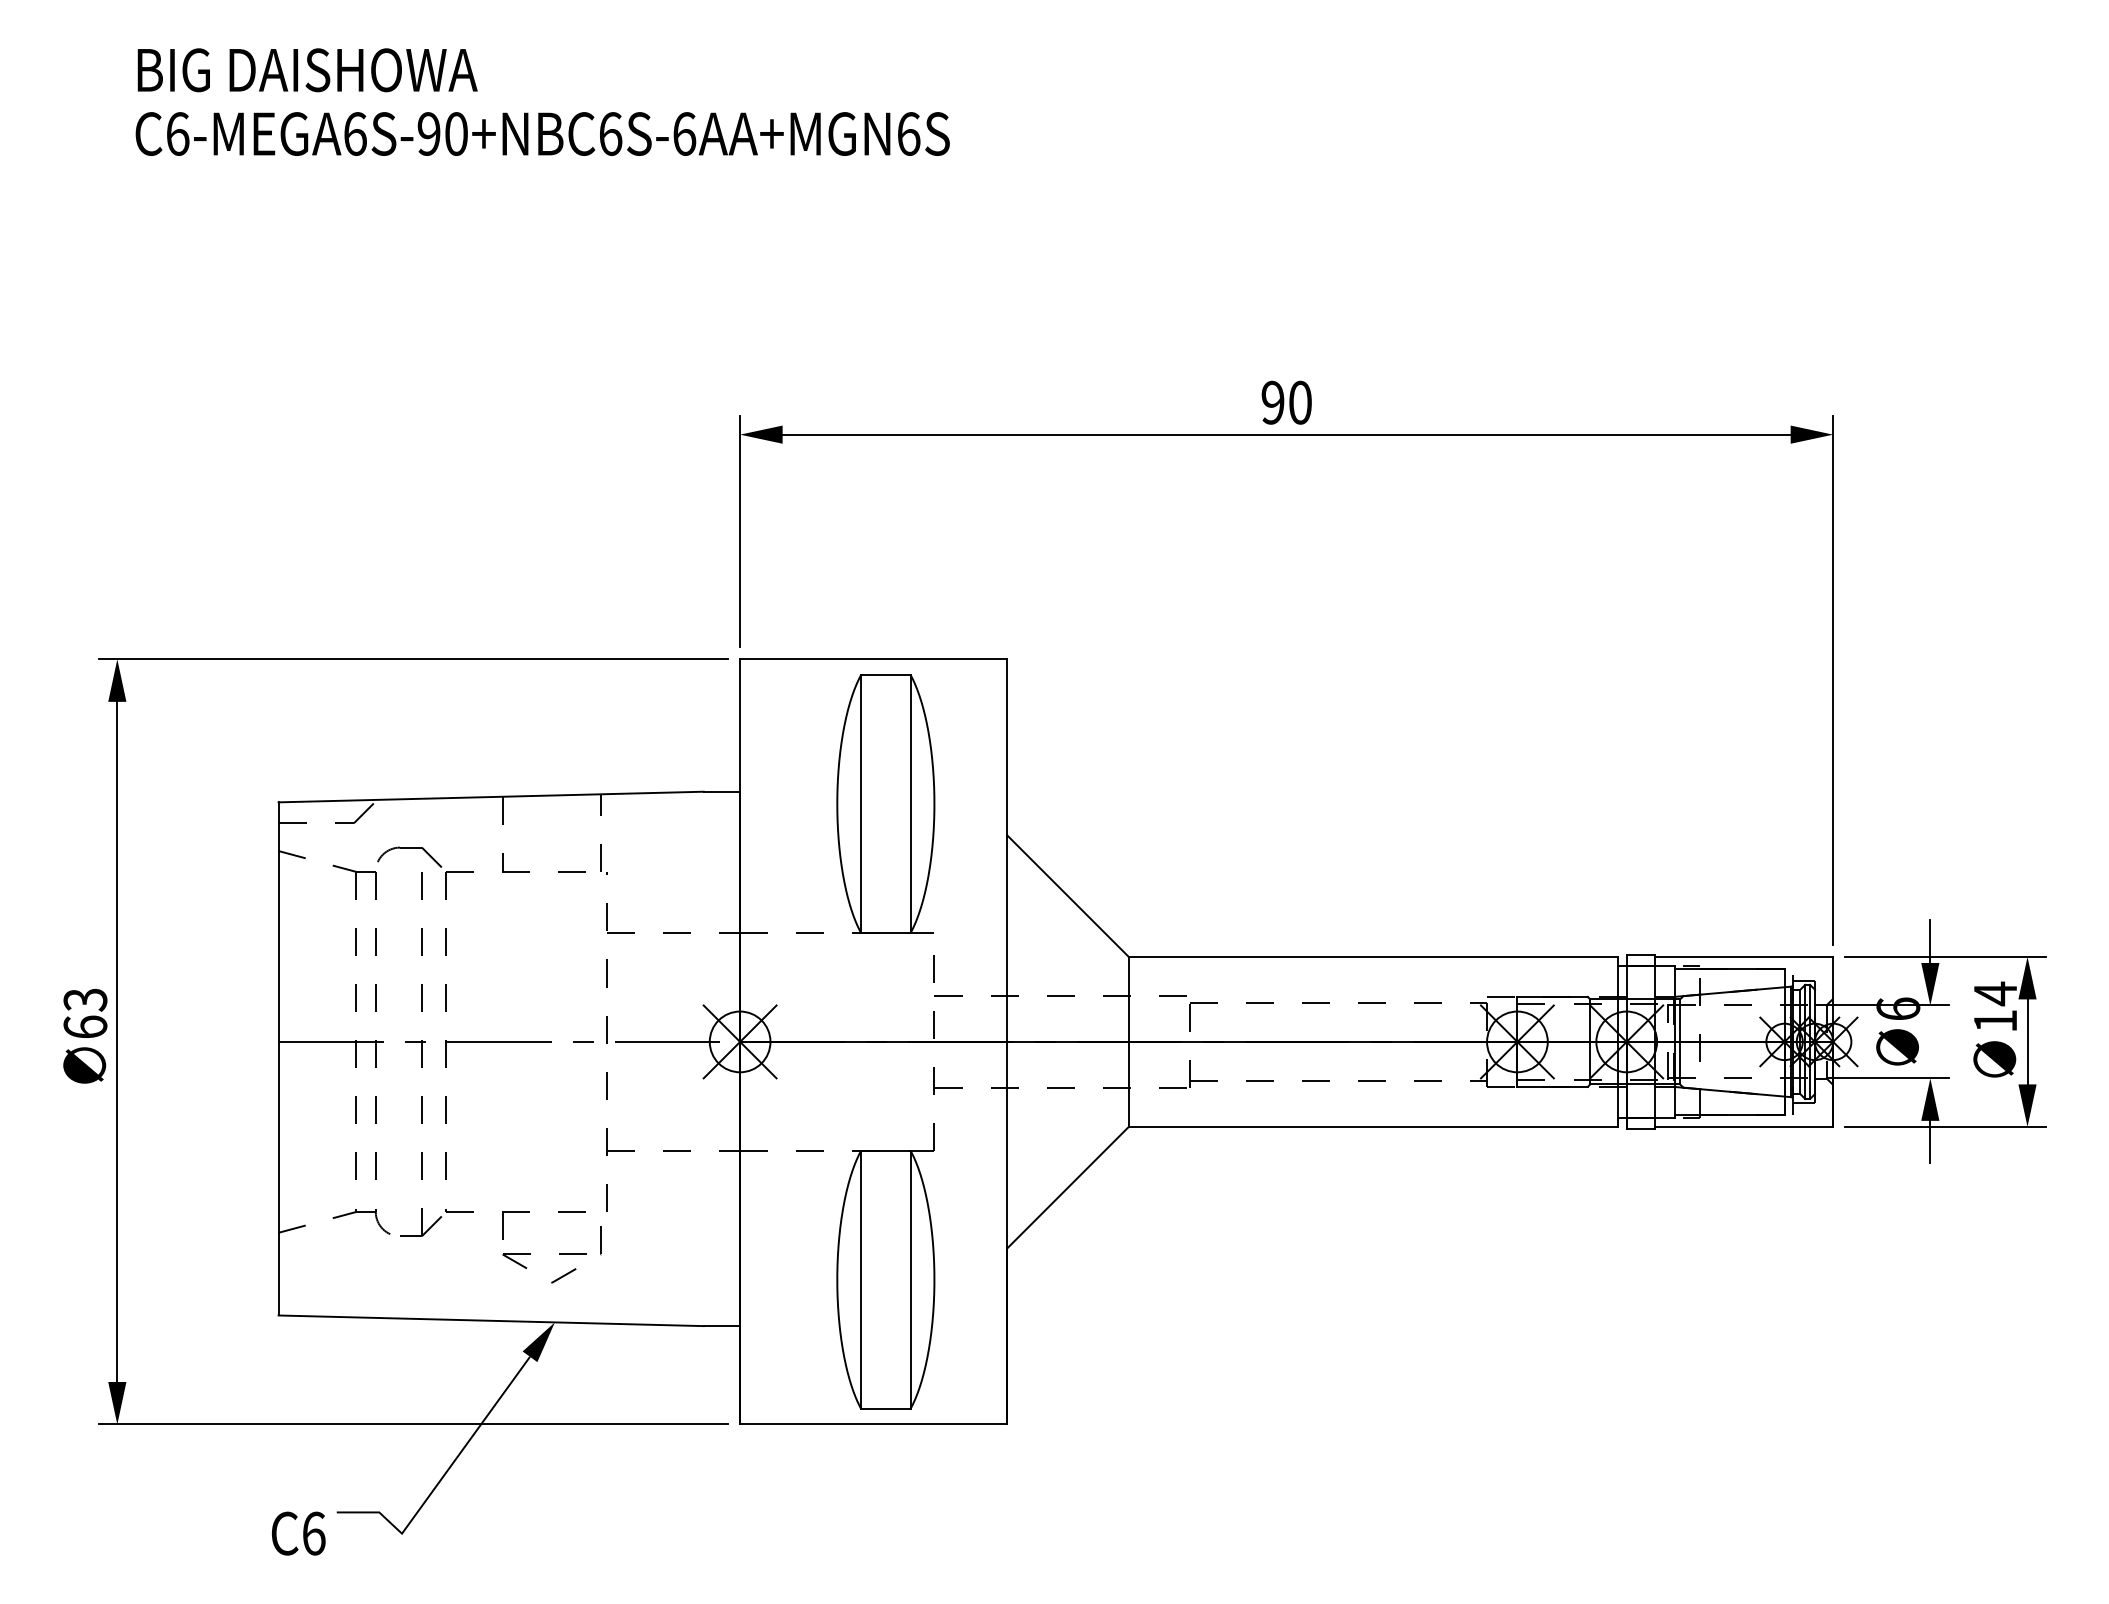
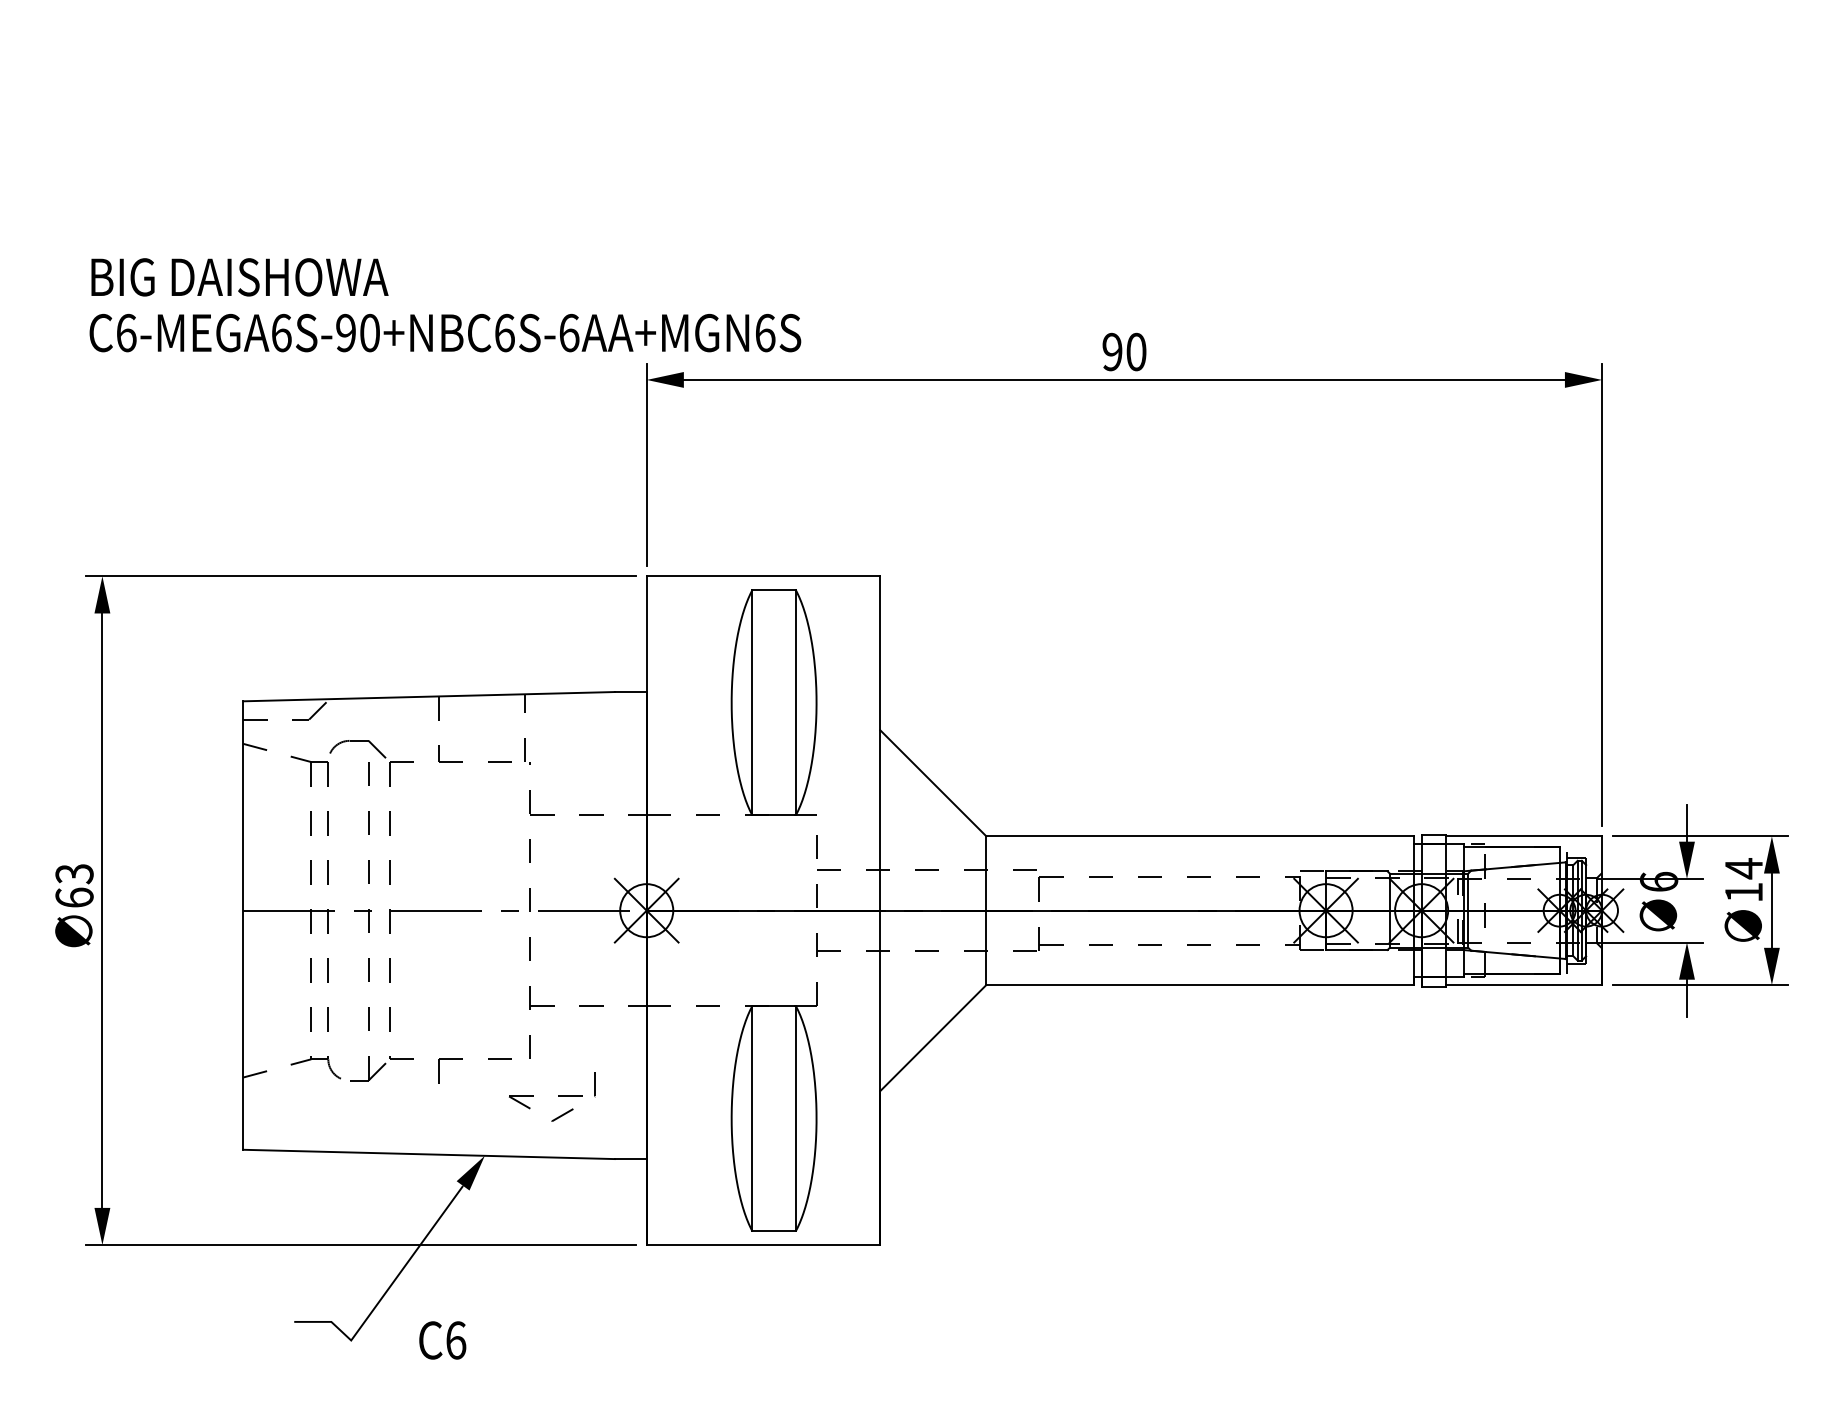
text: (542, 101) -> (445, 304), moved
part: (559, 1254) -> (558, 1096), moved
text: (298, 1533) -> (442, 1340), moved

